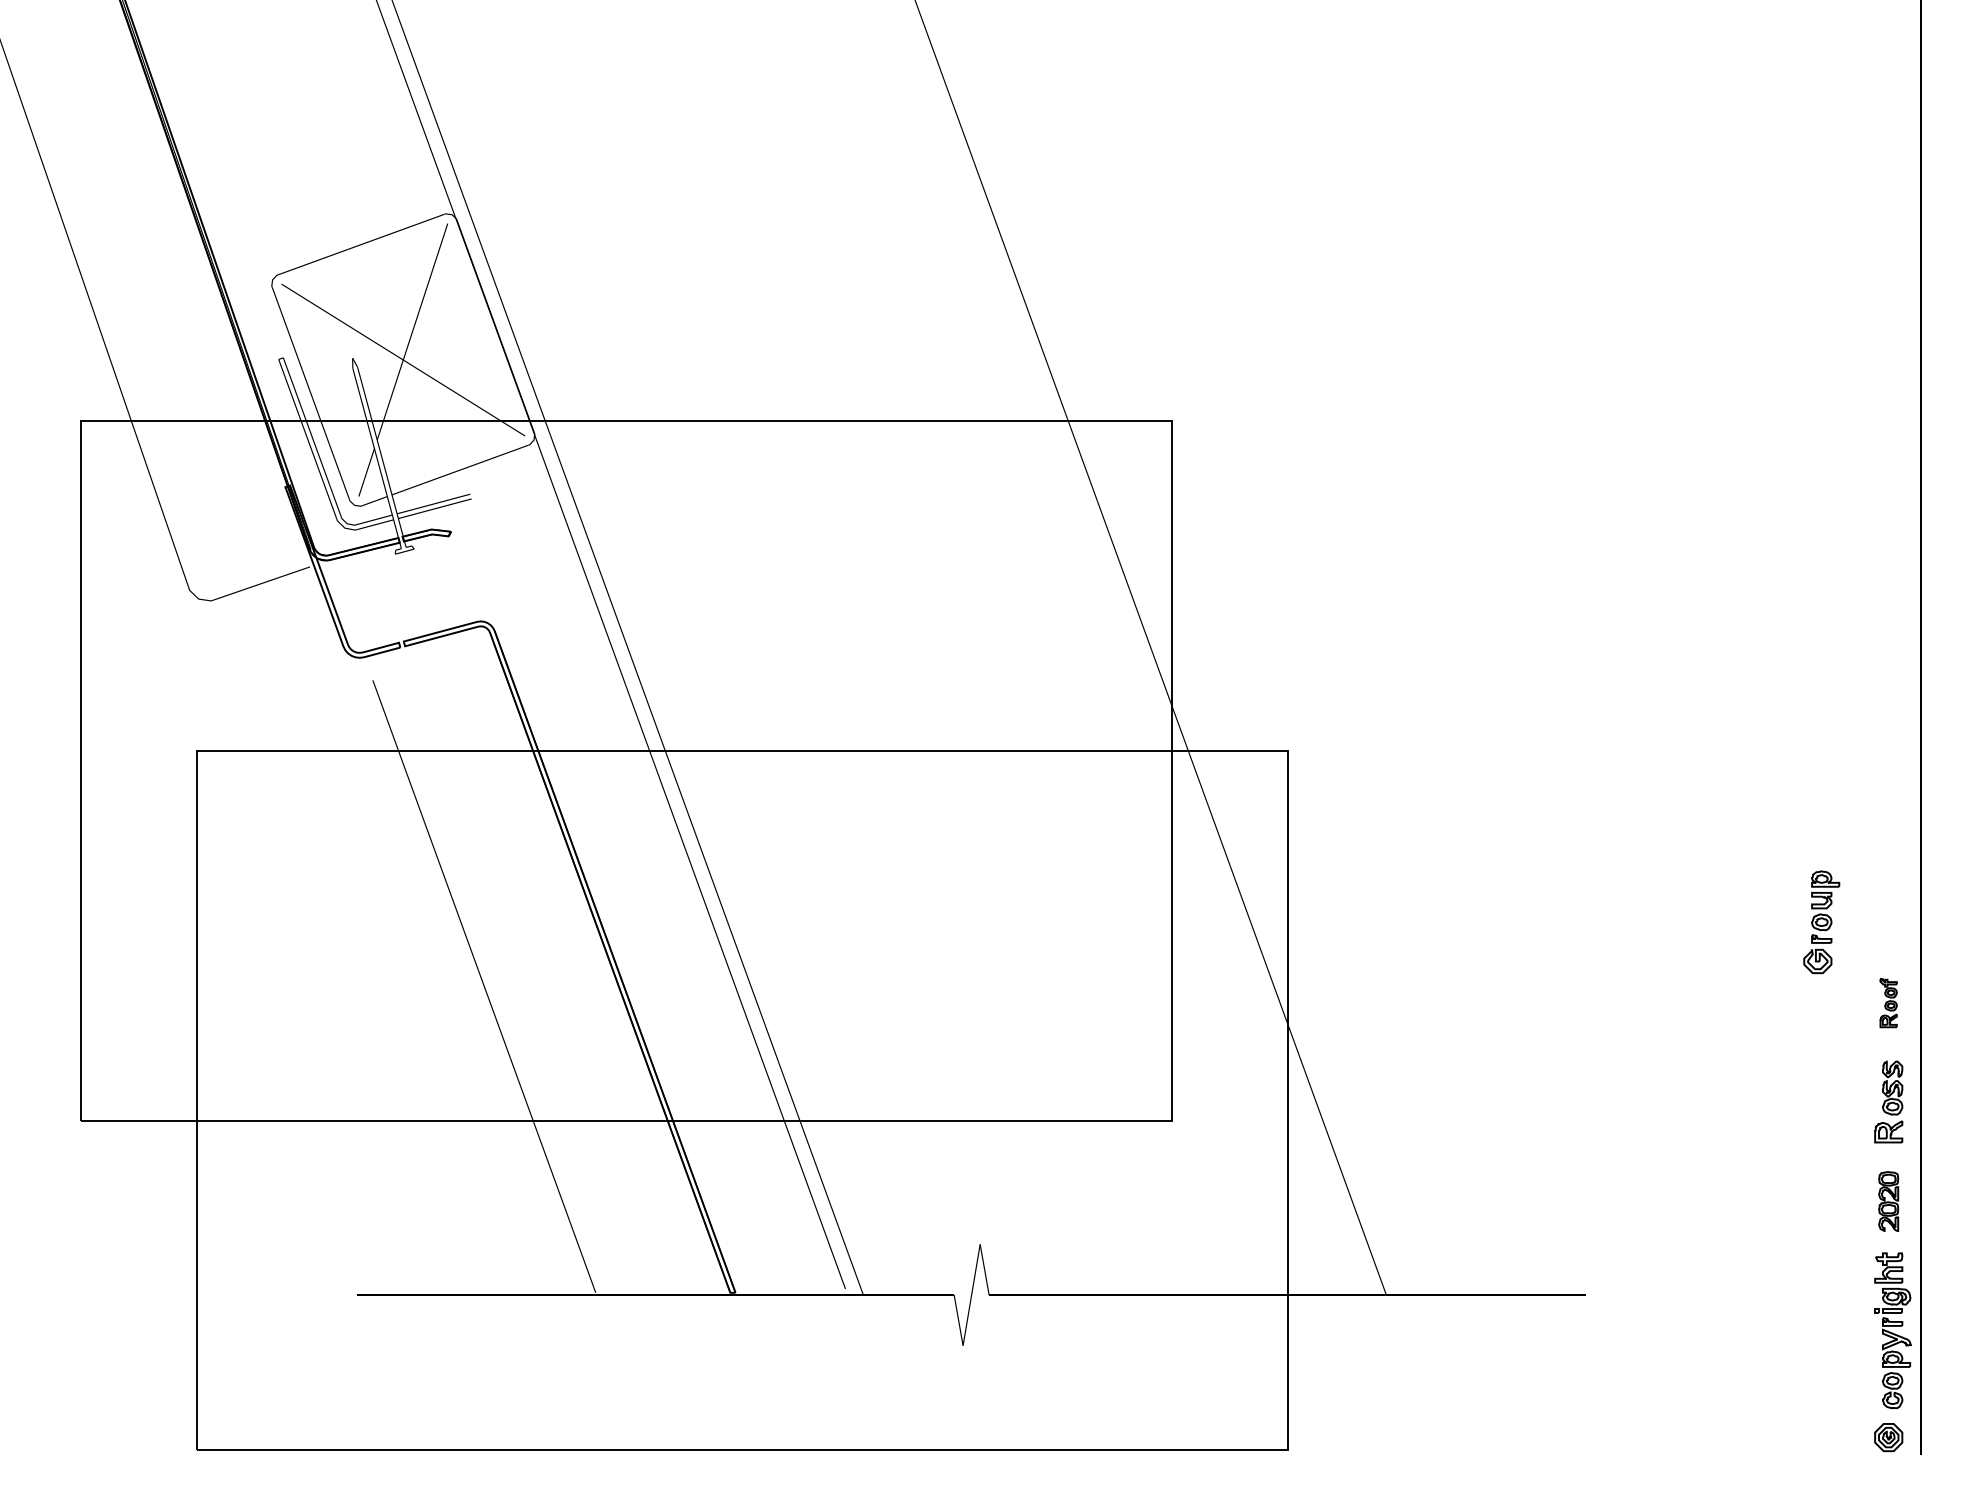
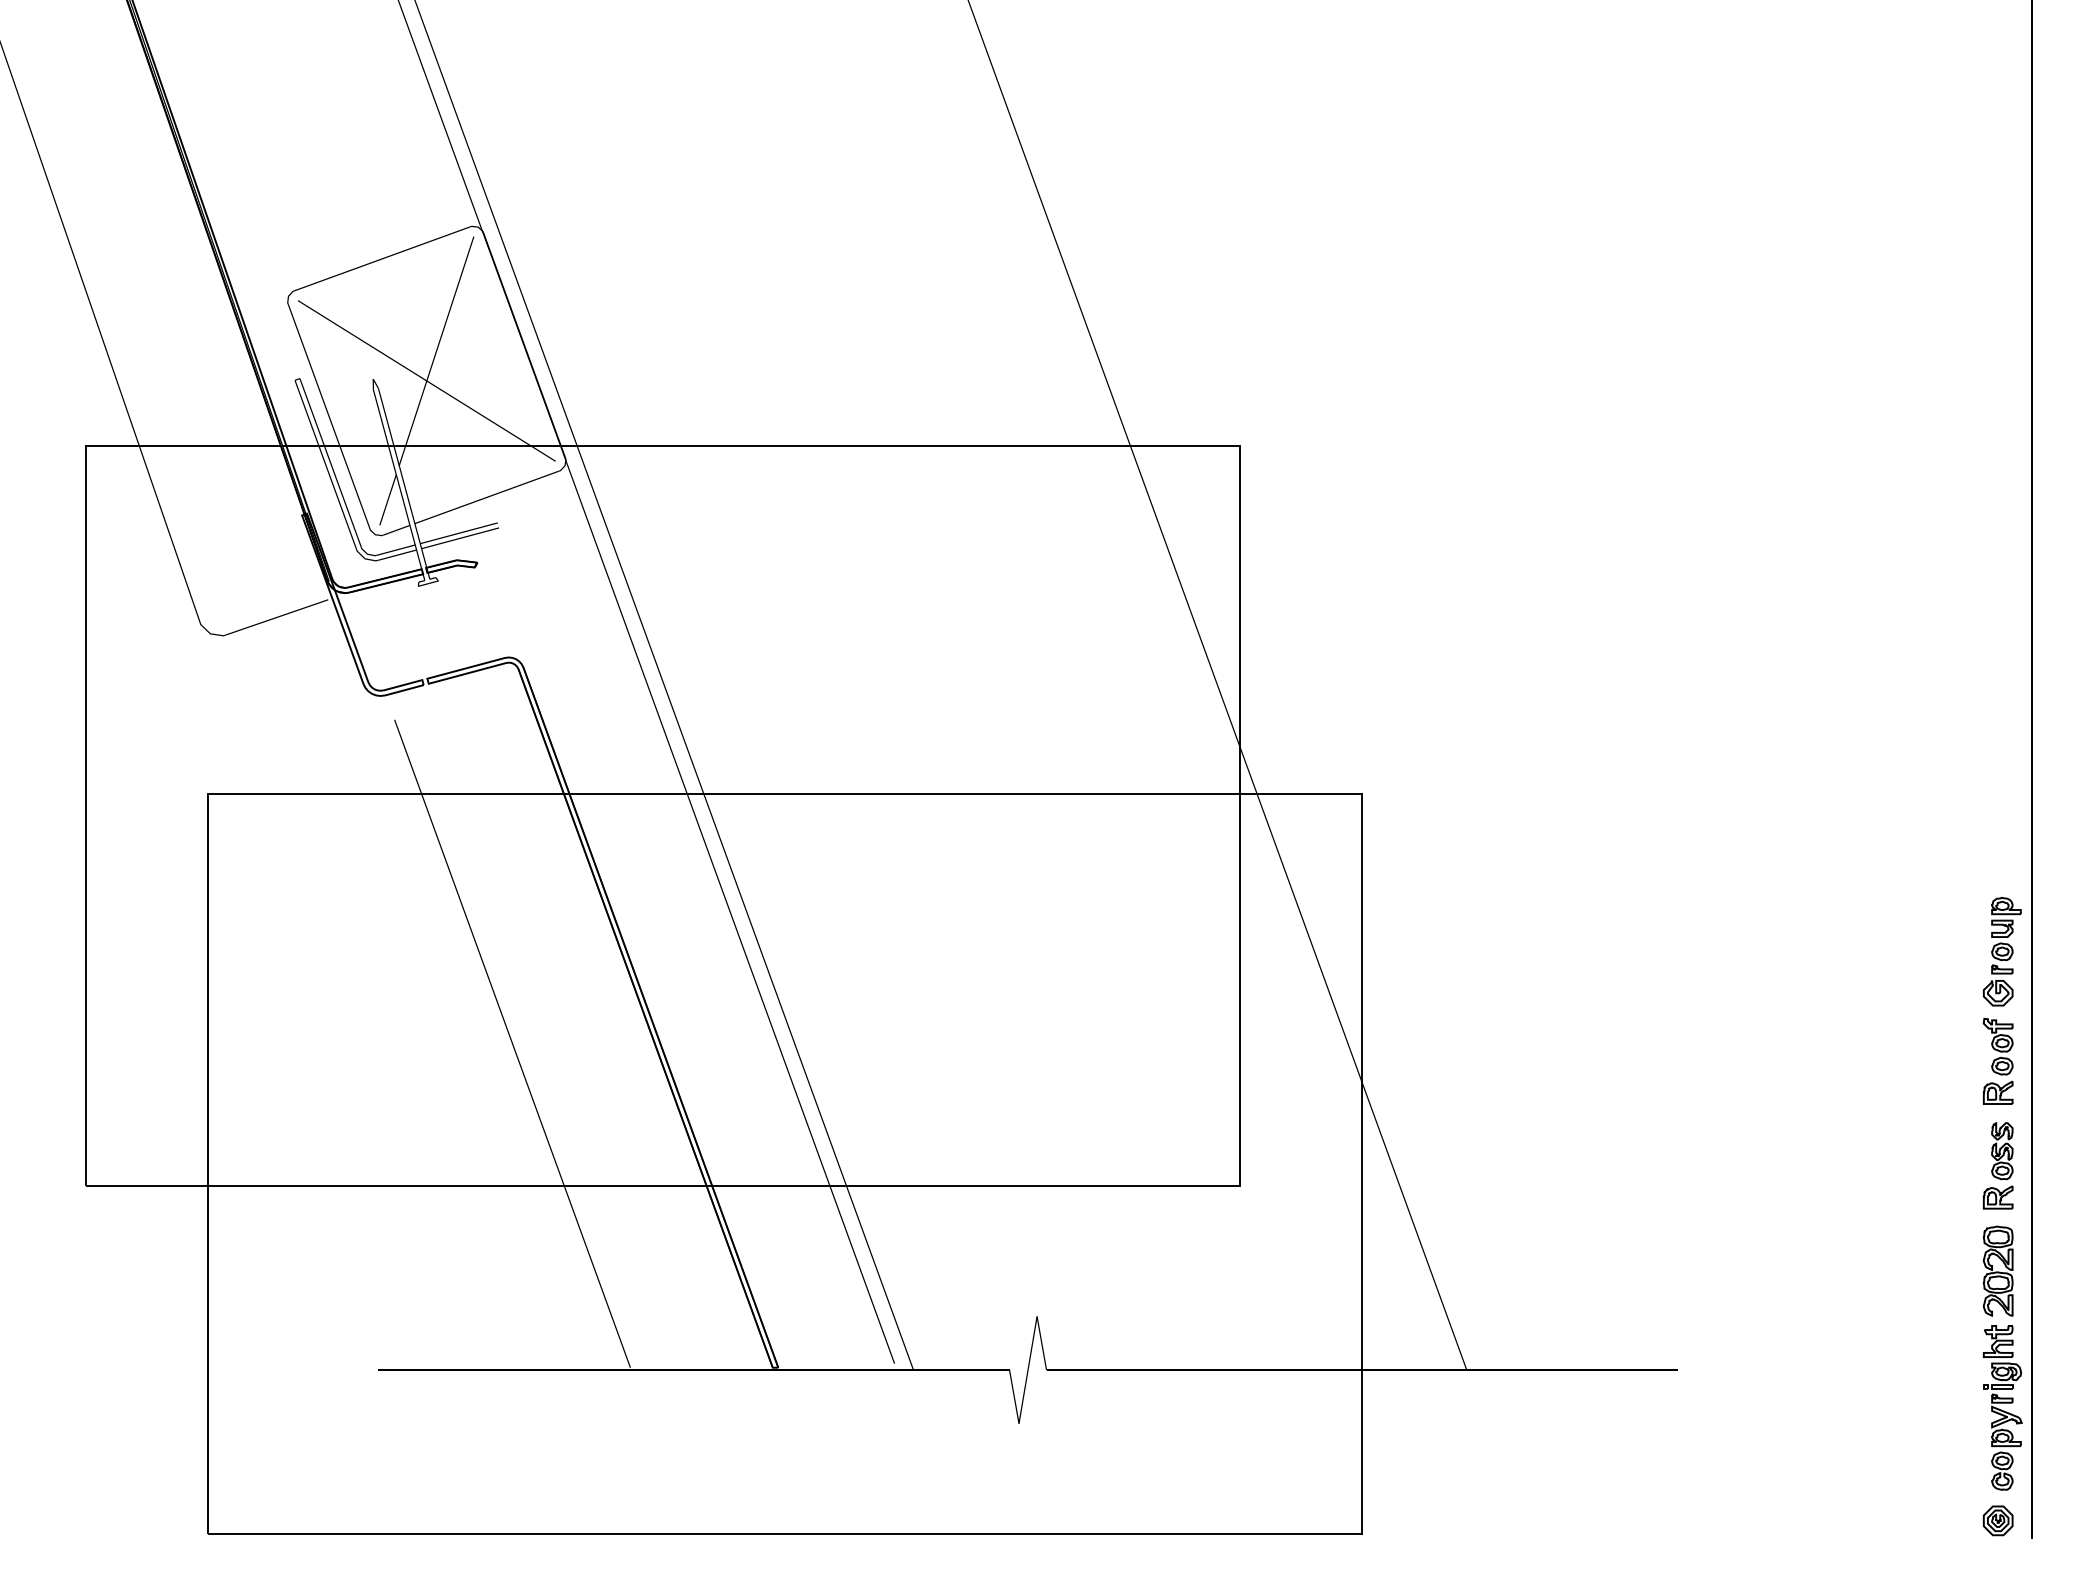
part: (1820, 922) -> (2001, 951), moved
part: (1888, 1002) -> (1997, 1060), size x1.67
part: (1888, 1200) -> (1997, 1270), size x1.43

